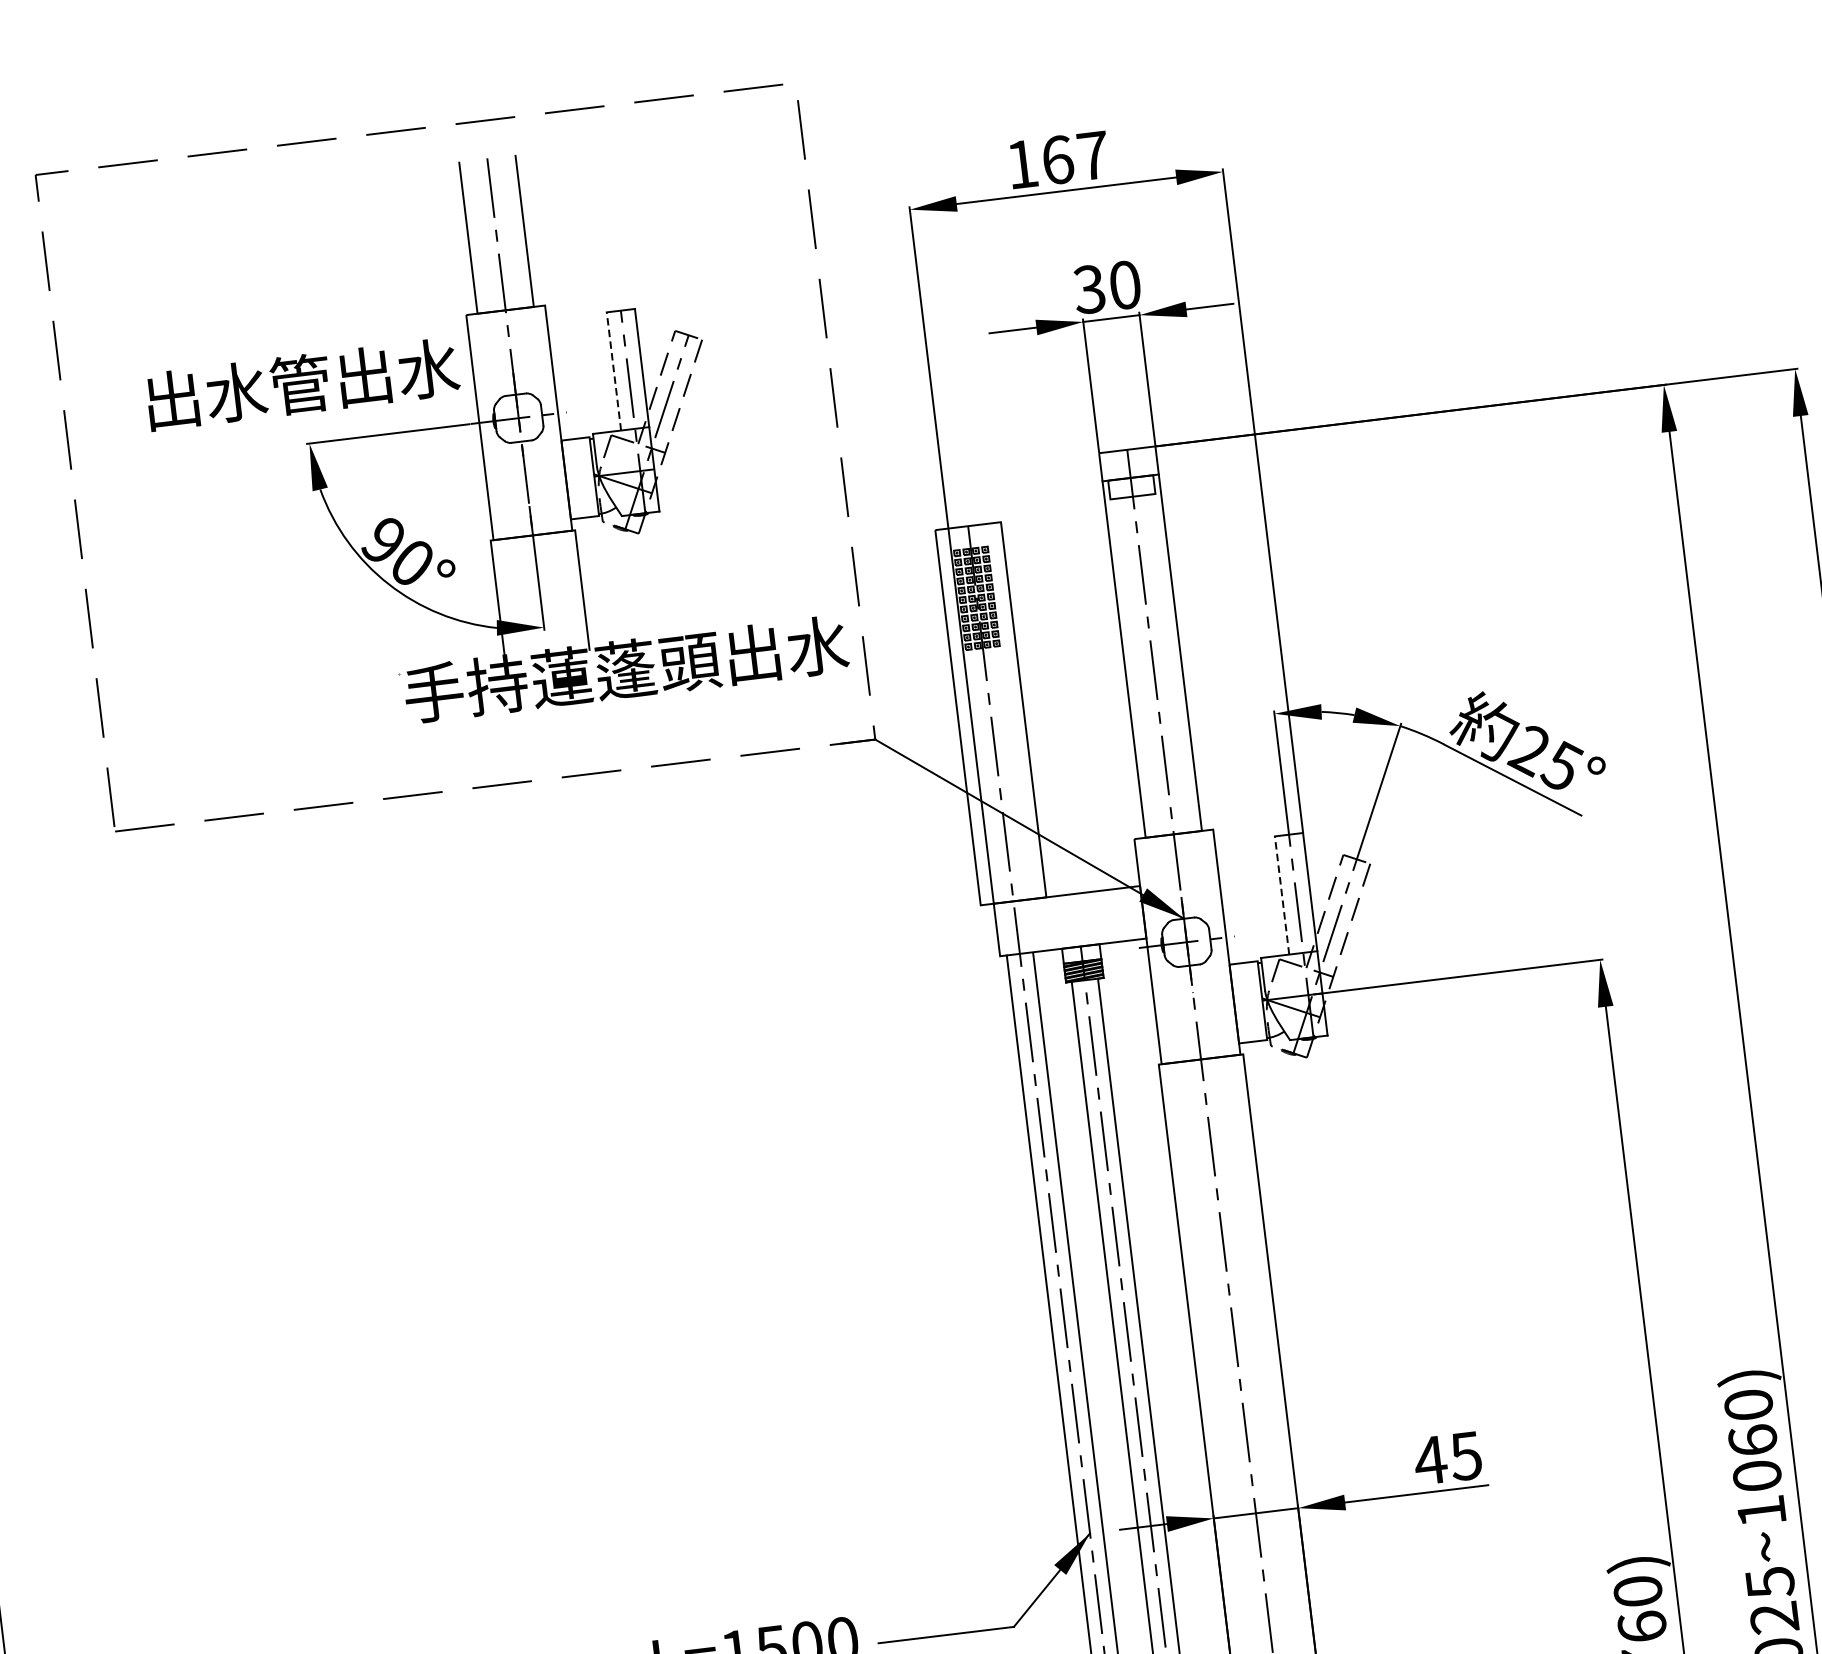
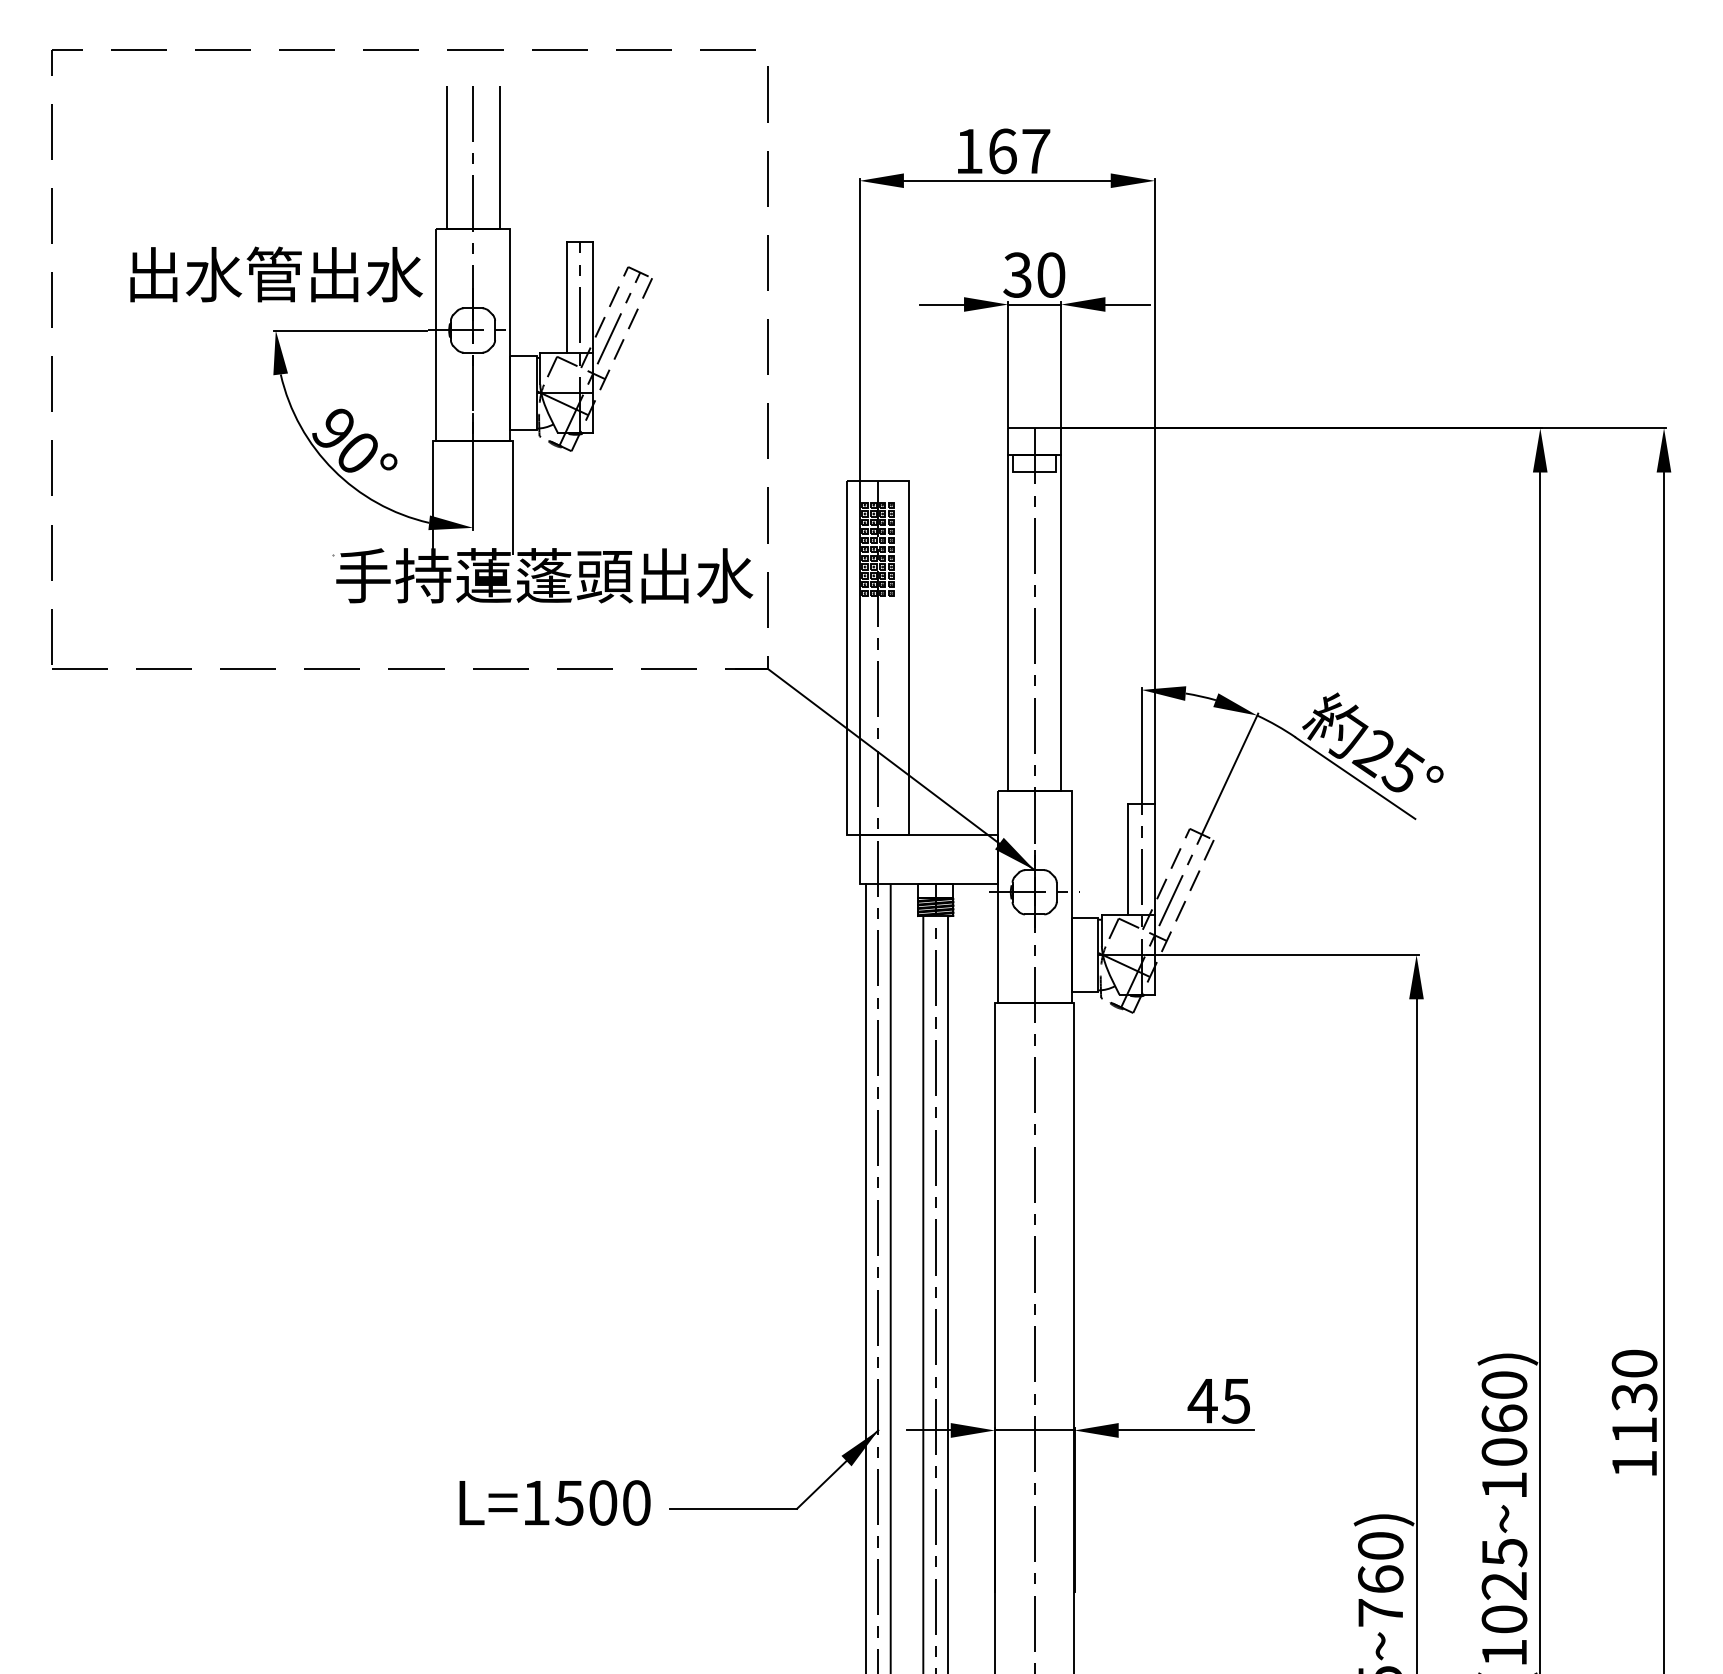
line: (613, 371) -> (566, 297), dashed -> solid
line: (1282, 895) -> (1128, 859), dashed -> solid

